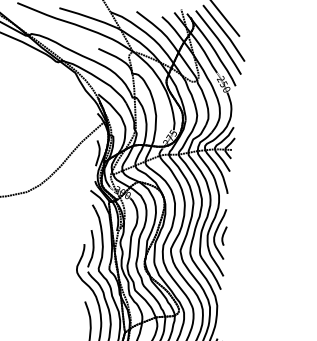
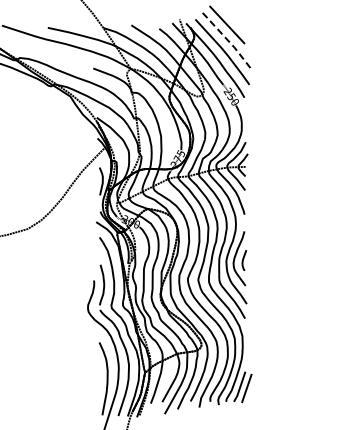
line: (224, 33) -> (228, 41), solid -> dashed

